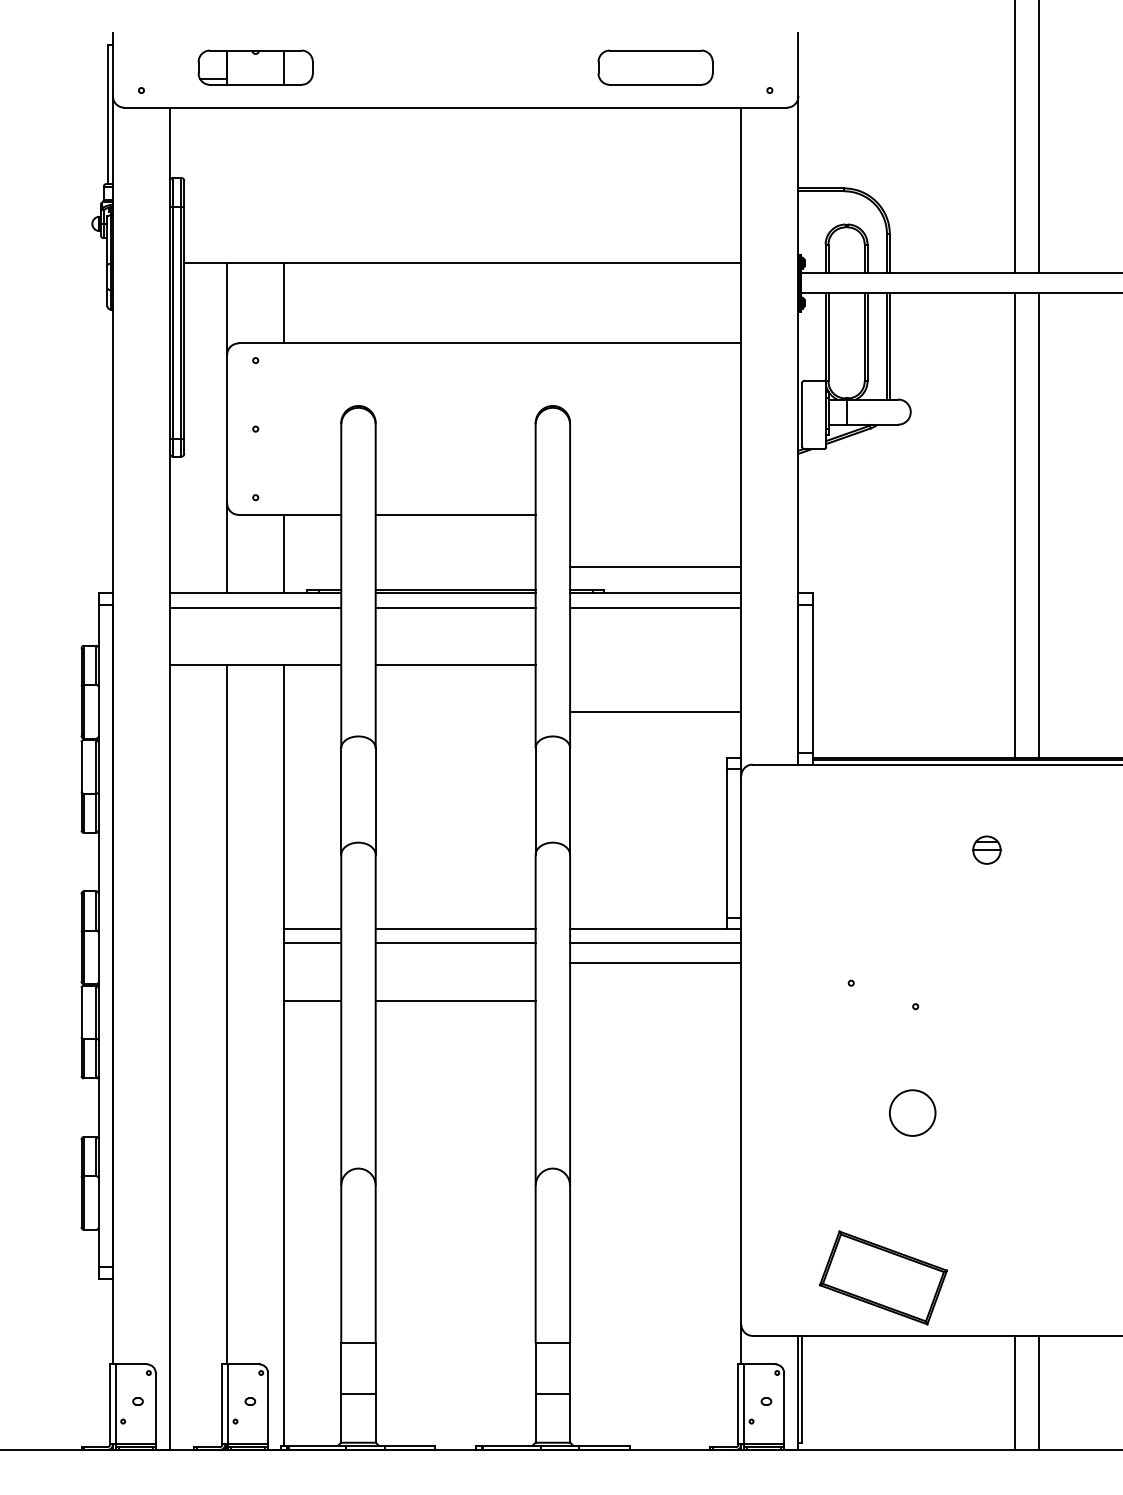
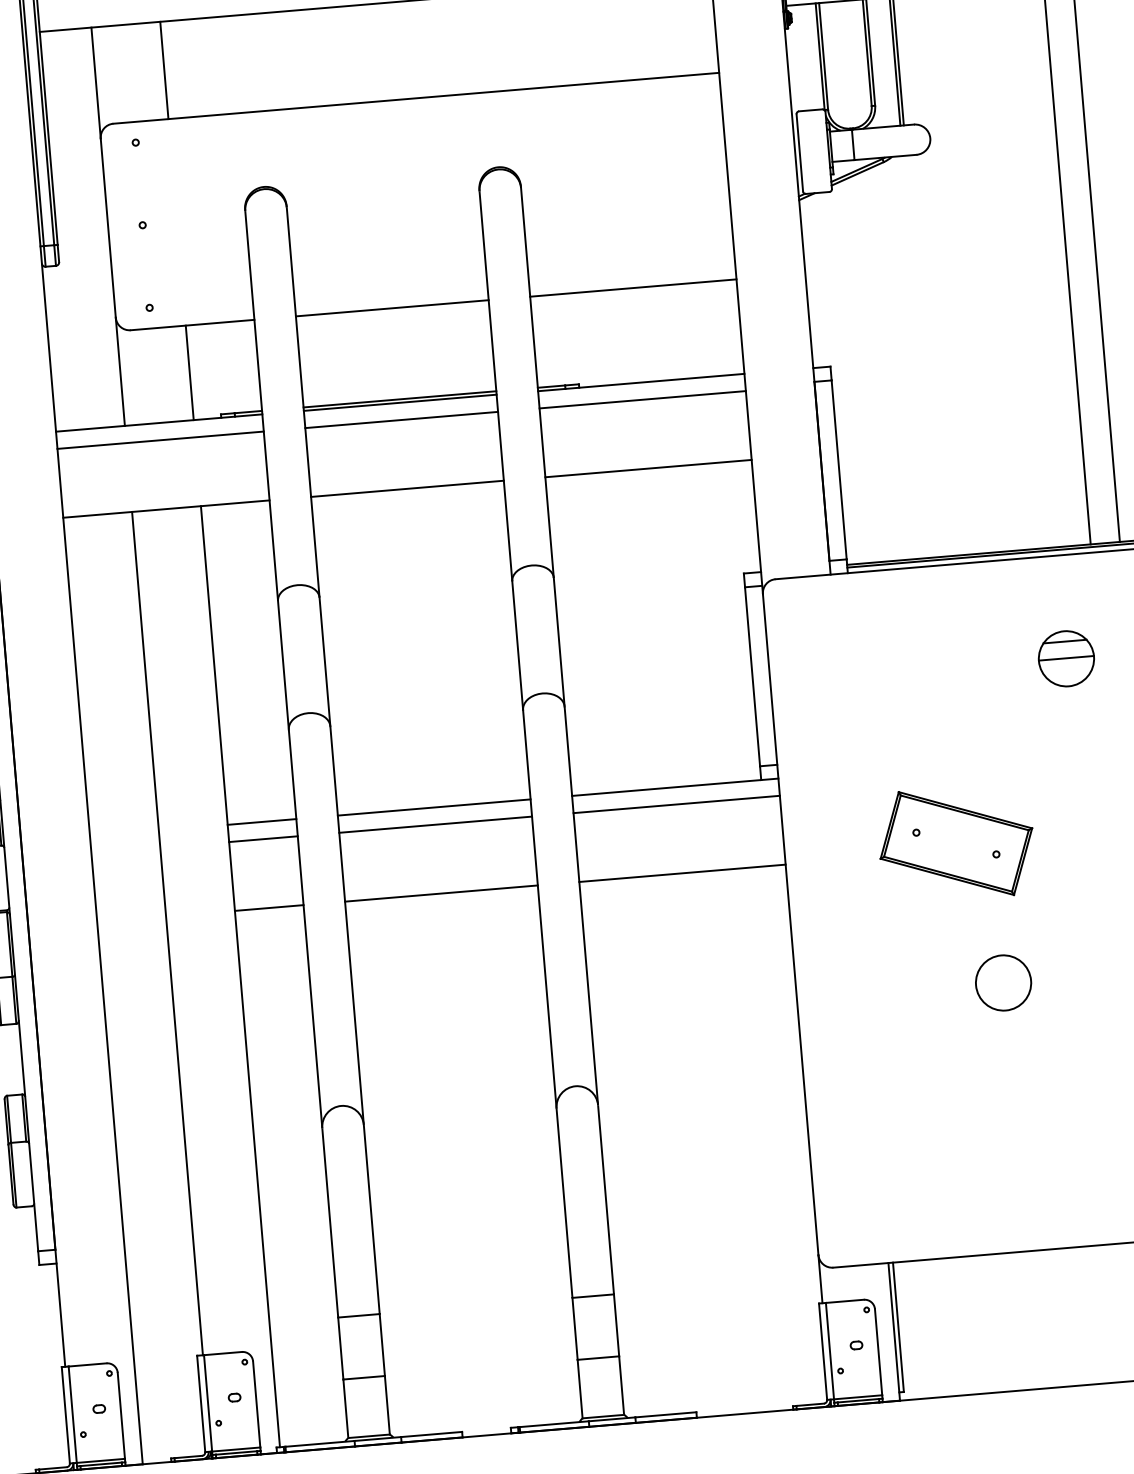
line: (655, 566) -> (633, 287), moved
line: (655, 711) -> (648, 468), moved
part: (986, 849) -> (1065, 657), size x1.67
line: (655, 962) -> (682, 873), moved
part: (883, 1277) -> (956, 843), moved

